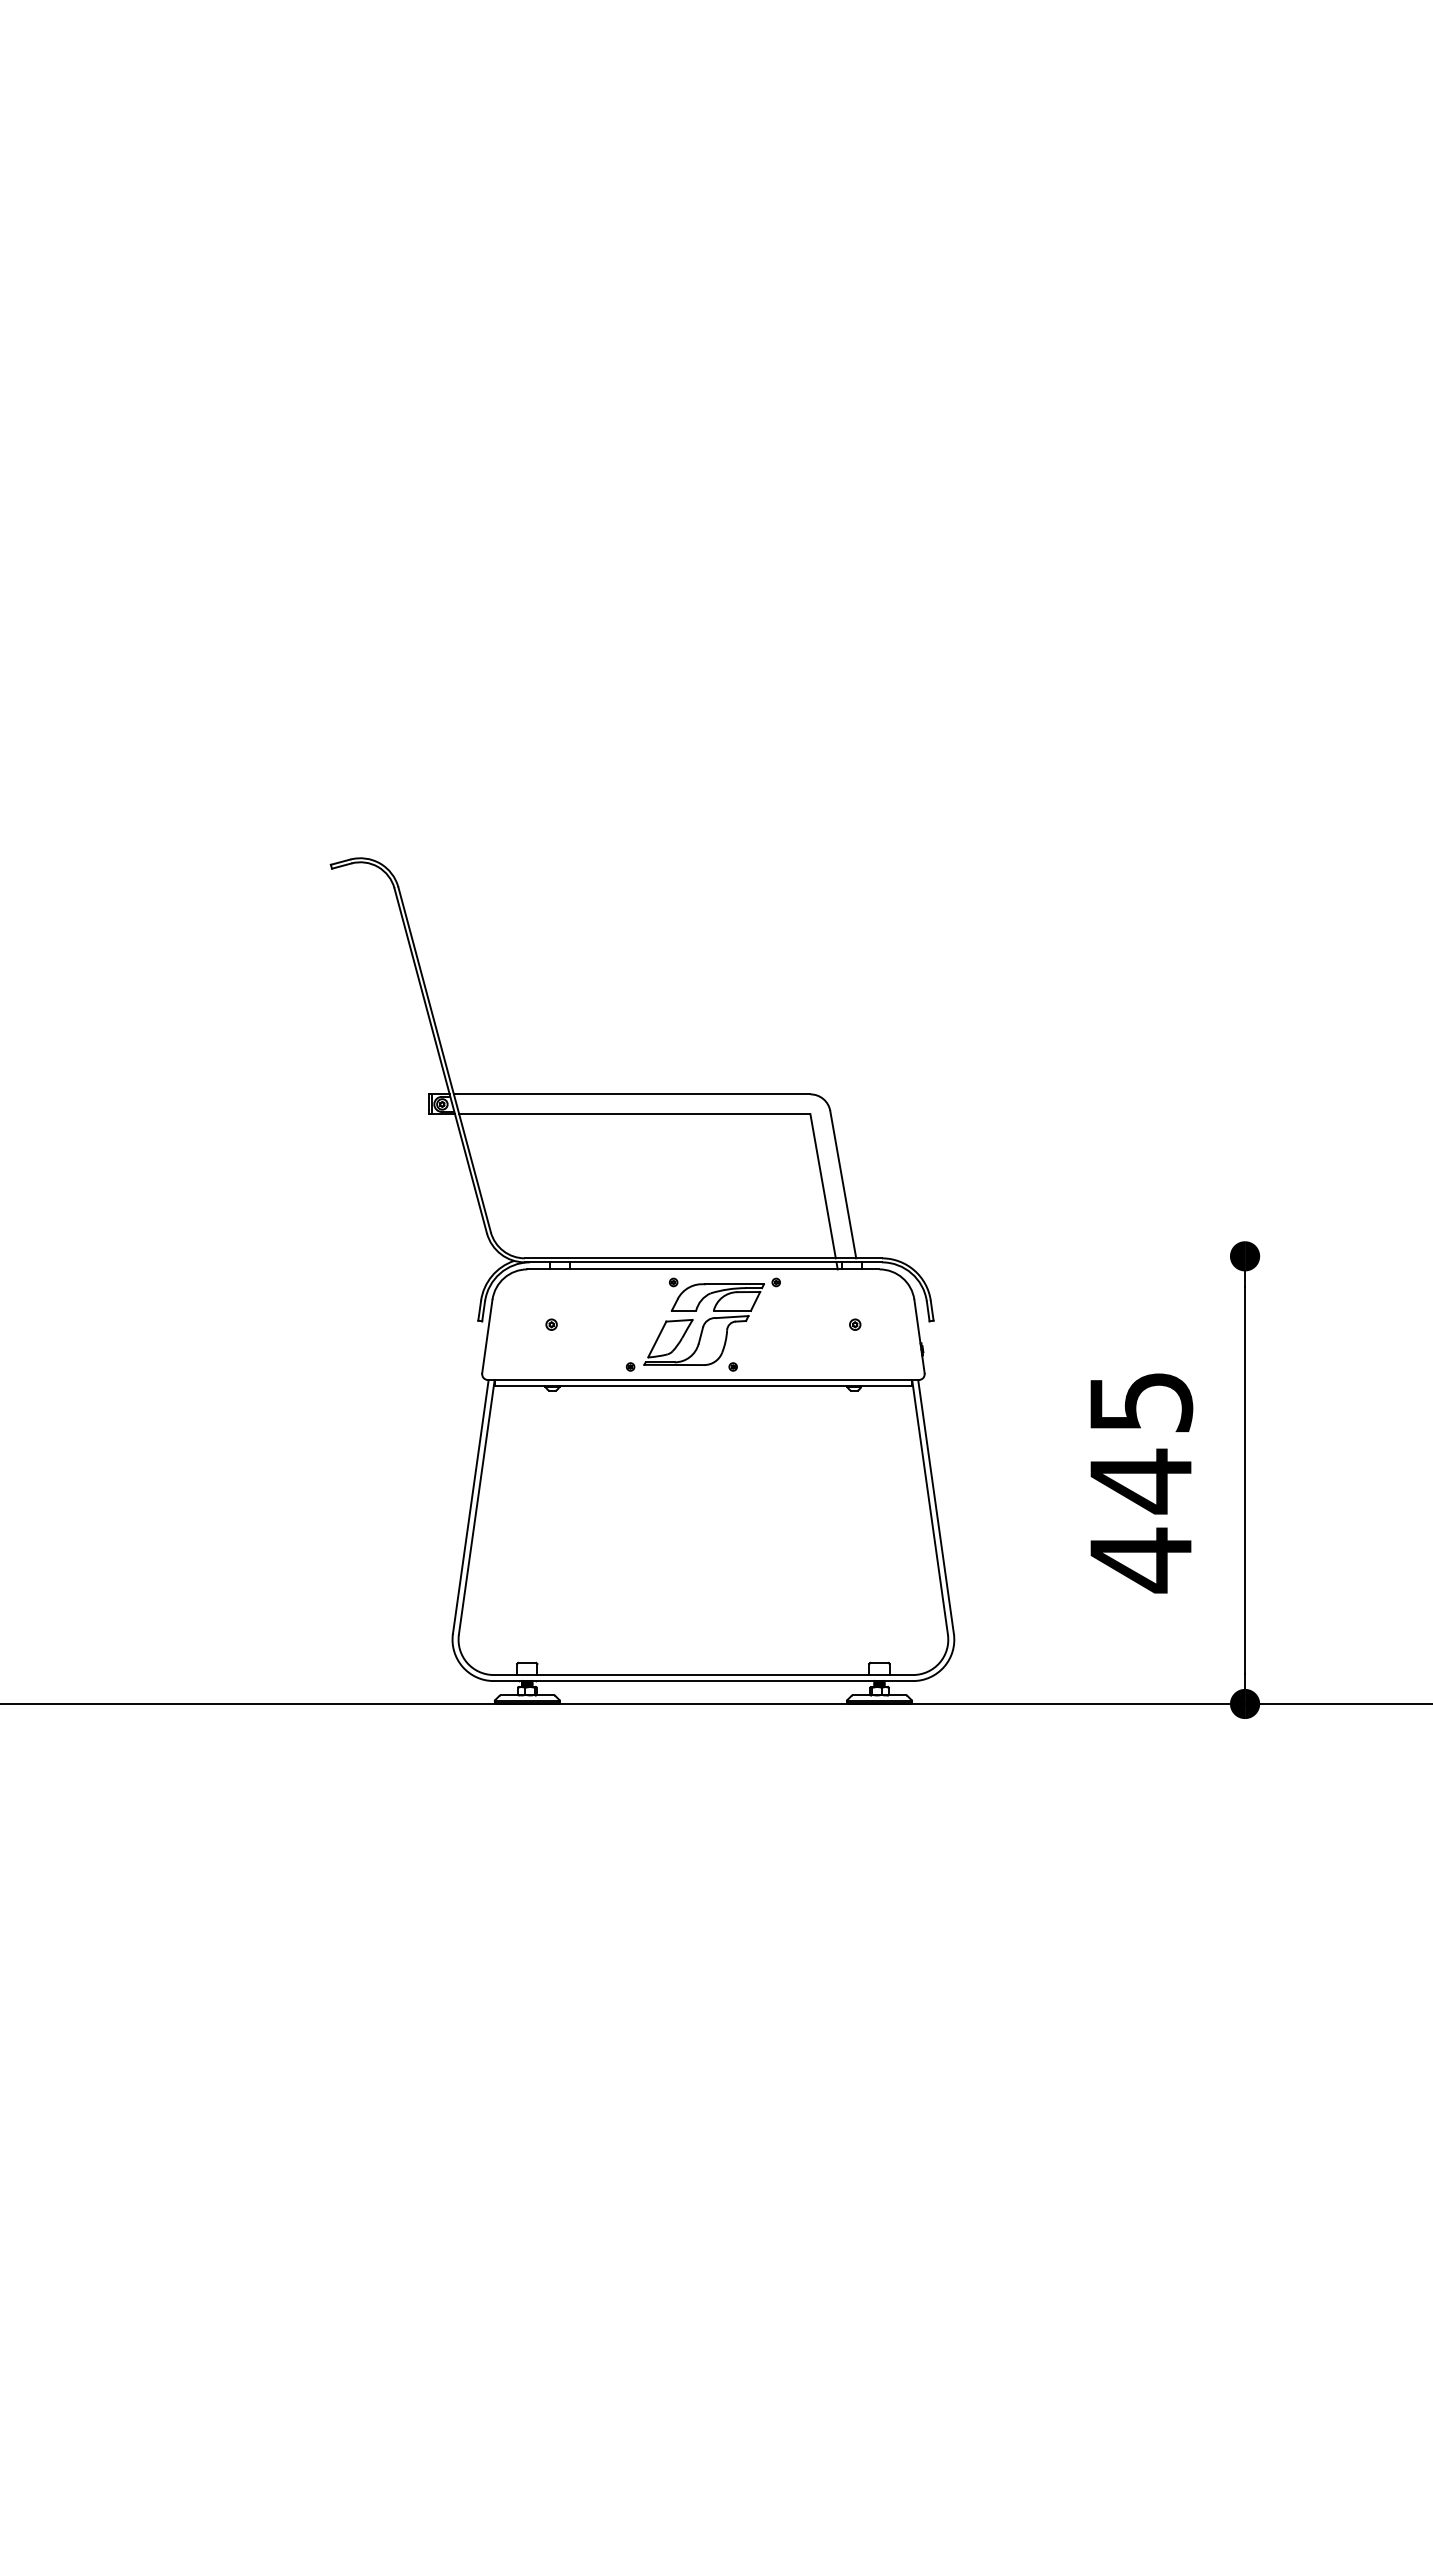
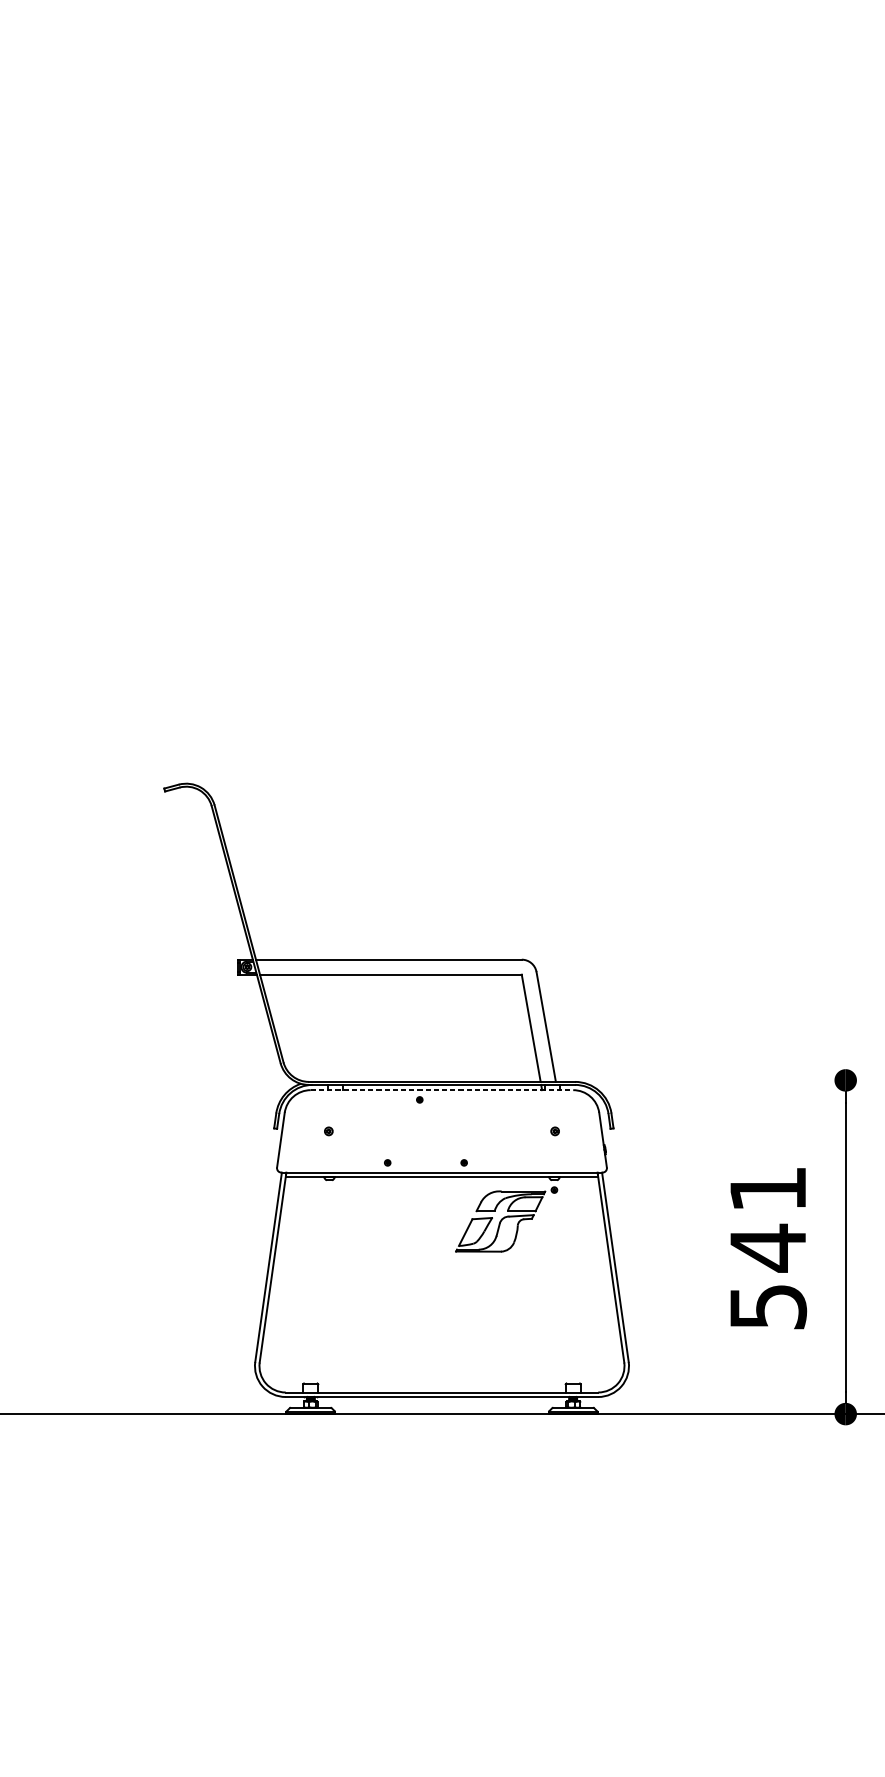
line: (703, 1269) -> (442, 1090), solid -> dashed
part: (711, 1321) -> (506, 1219), moved
text: (1141, 1483) -> (768, 1249), 445 -> 541

